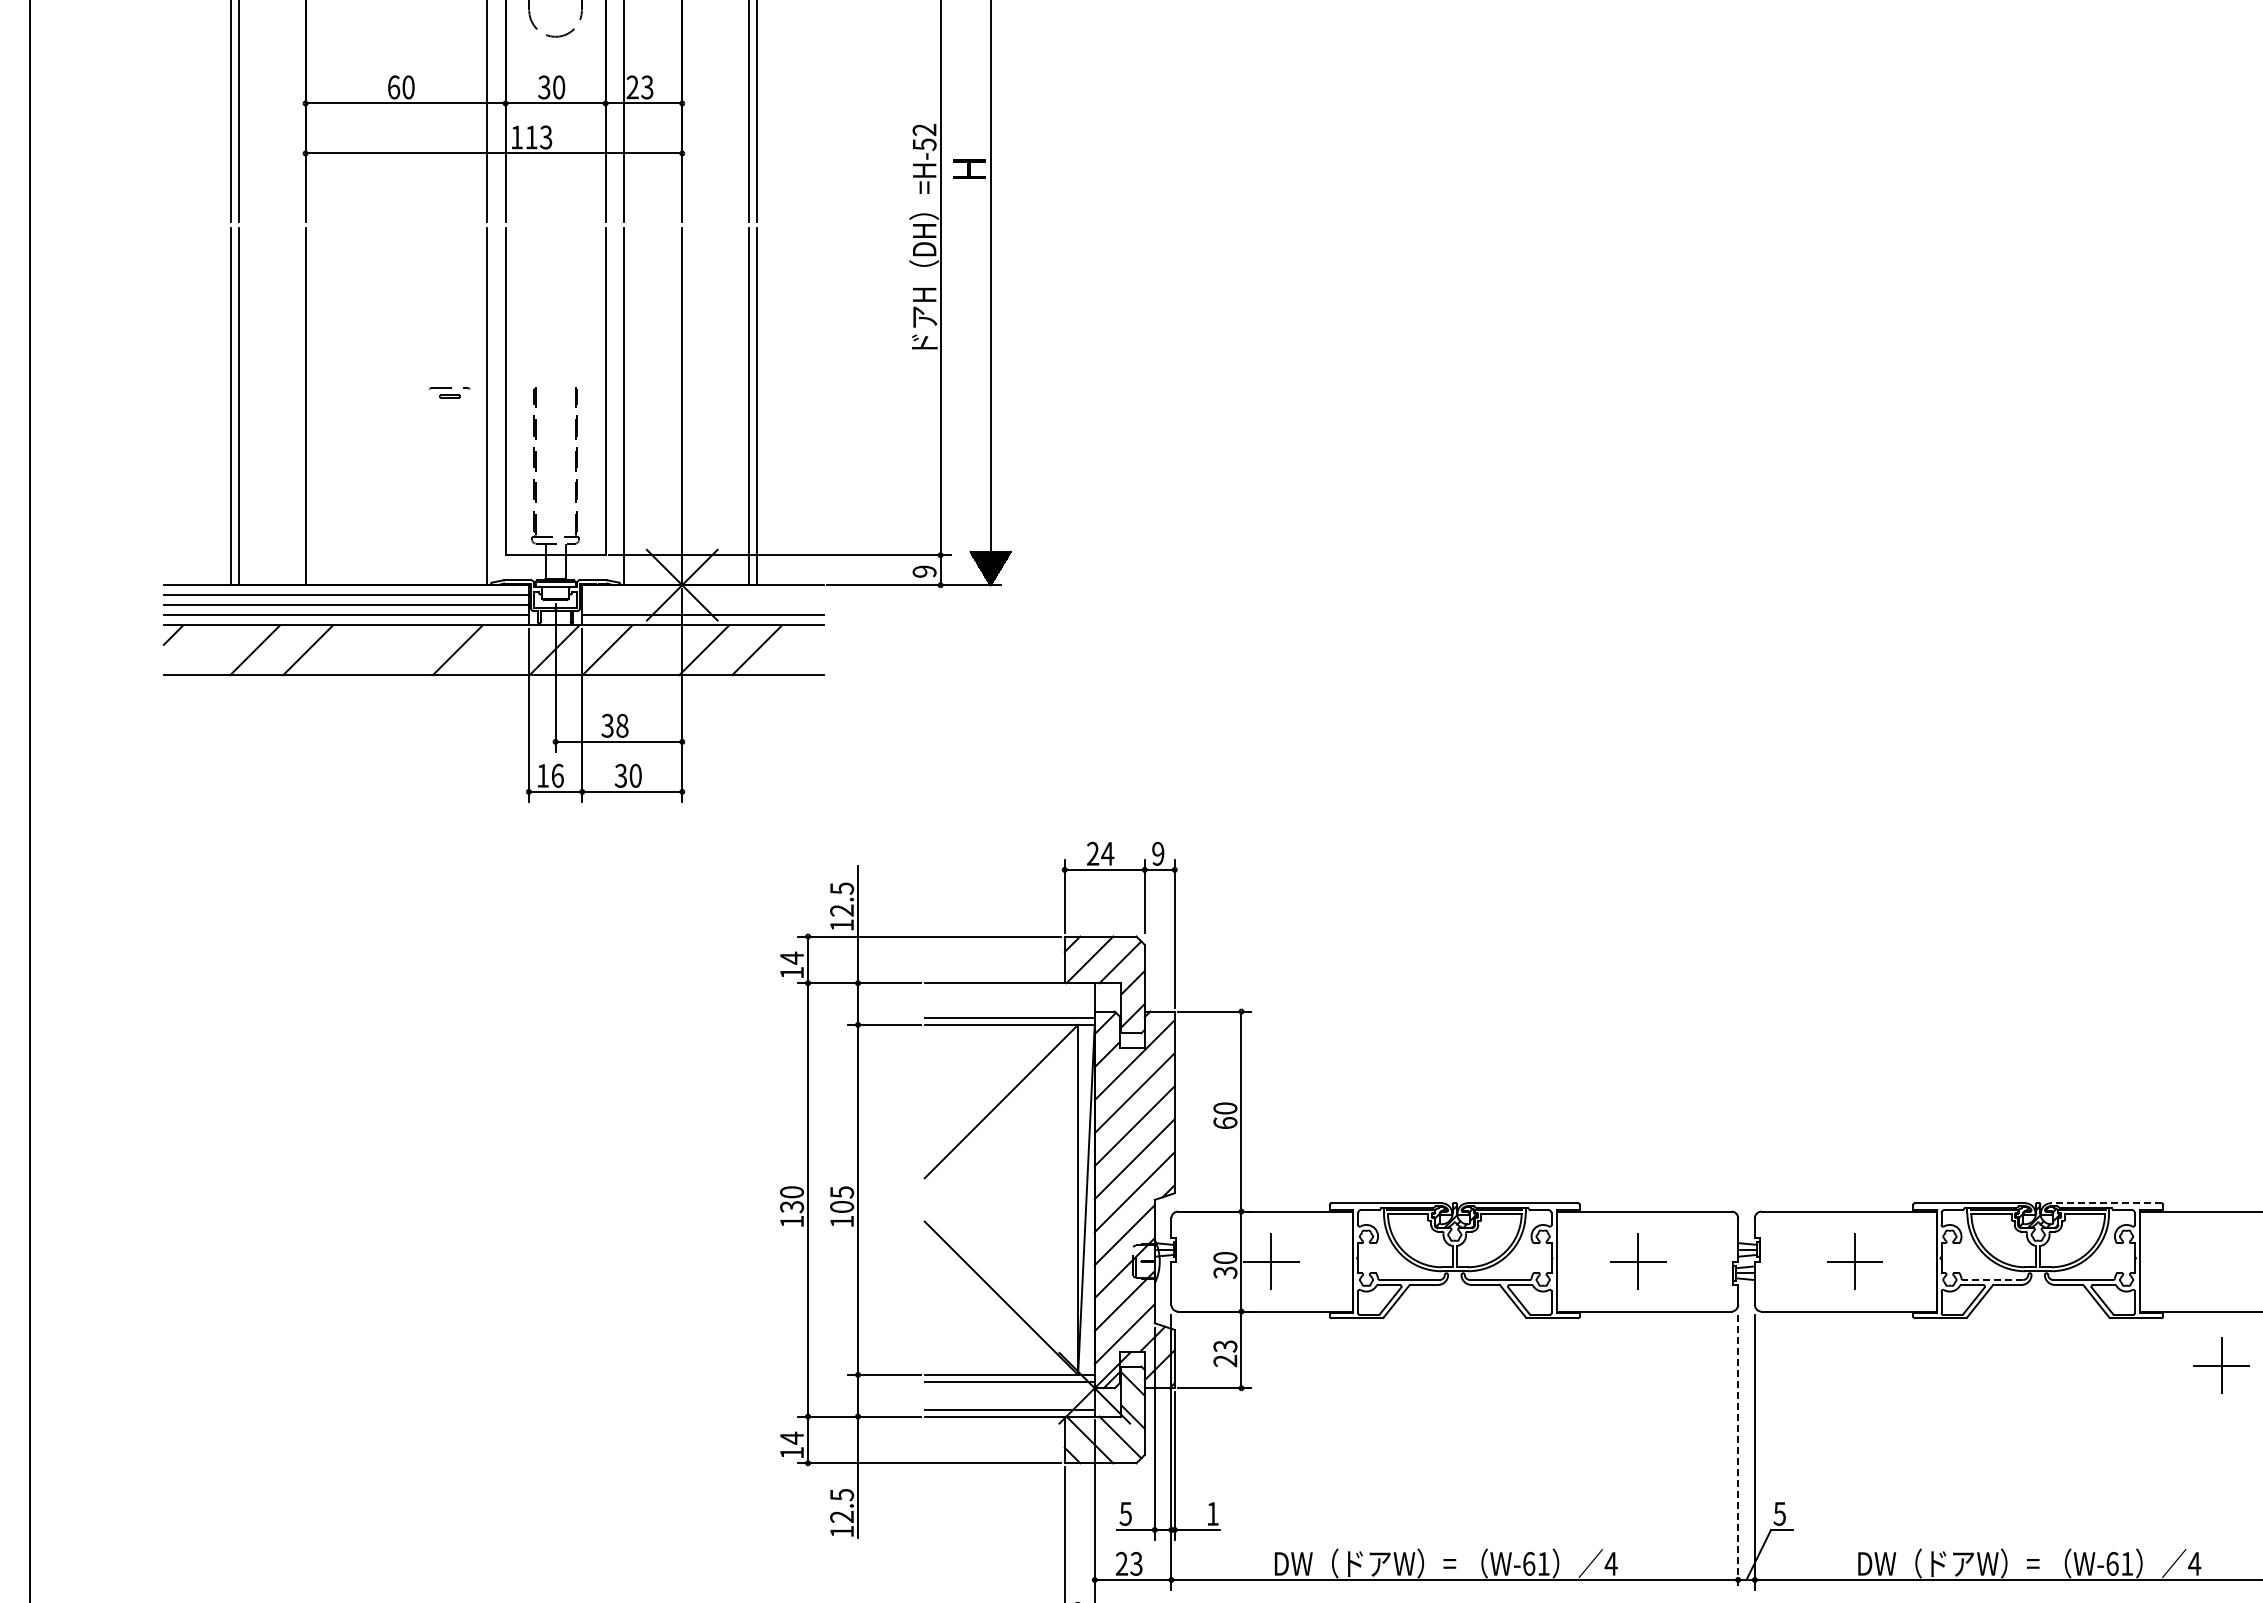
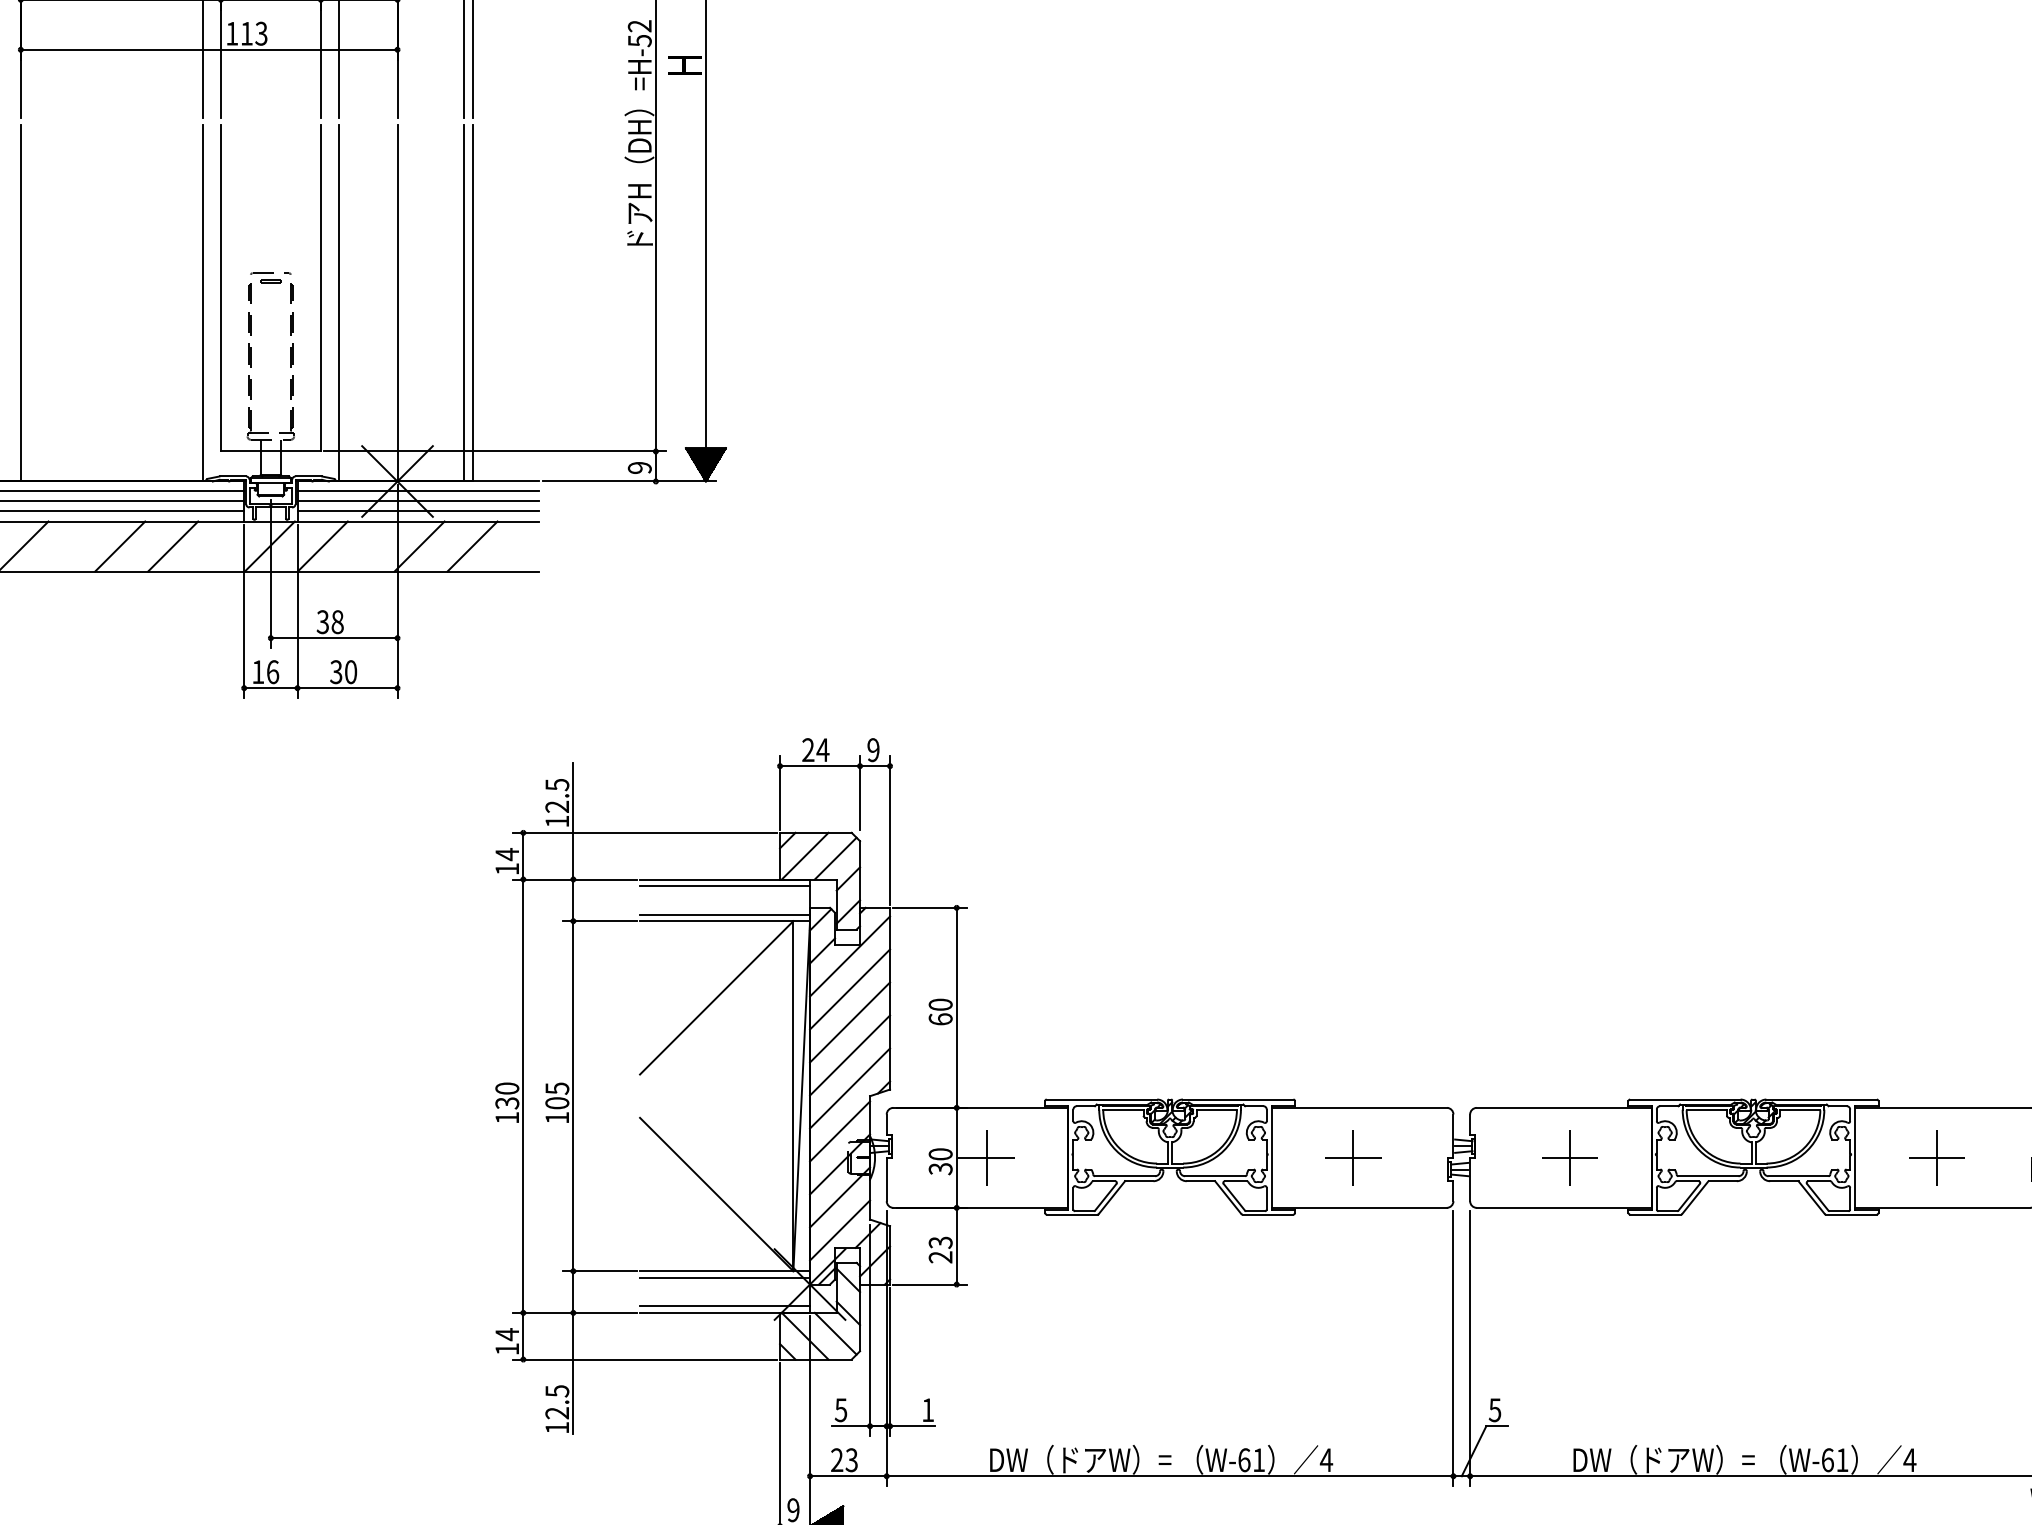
part: (449, 392) -> (270, 277), moved
line: (702, 595) -> (417, 491), added
line: (702, 605) -> (417, 501), added
line: (404, 650) -> (119, 546), added
line: (1009, 989) -> (724, 885), added
line: (2105, 1203) -> (1820, 1099), dashed -> solid
line: (1992, 1279) -> (1707, 1175), dashed -> solid
part: (2221, 1365) -> (1936, 1157), moved
line: (1738, 1452) -> (1453, 1348), dashed -> solid

